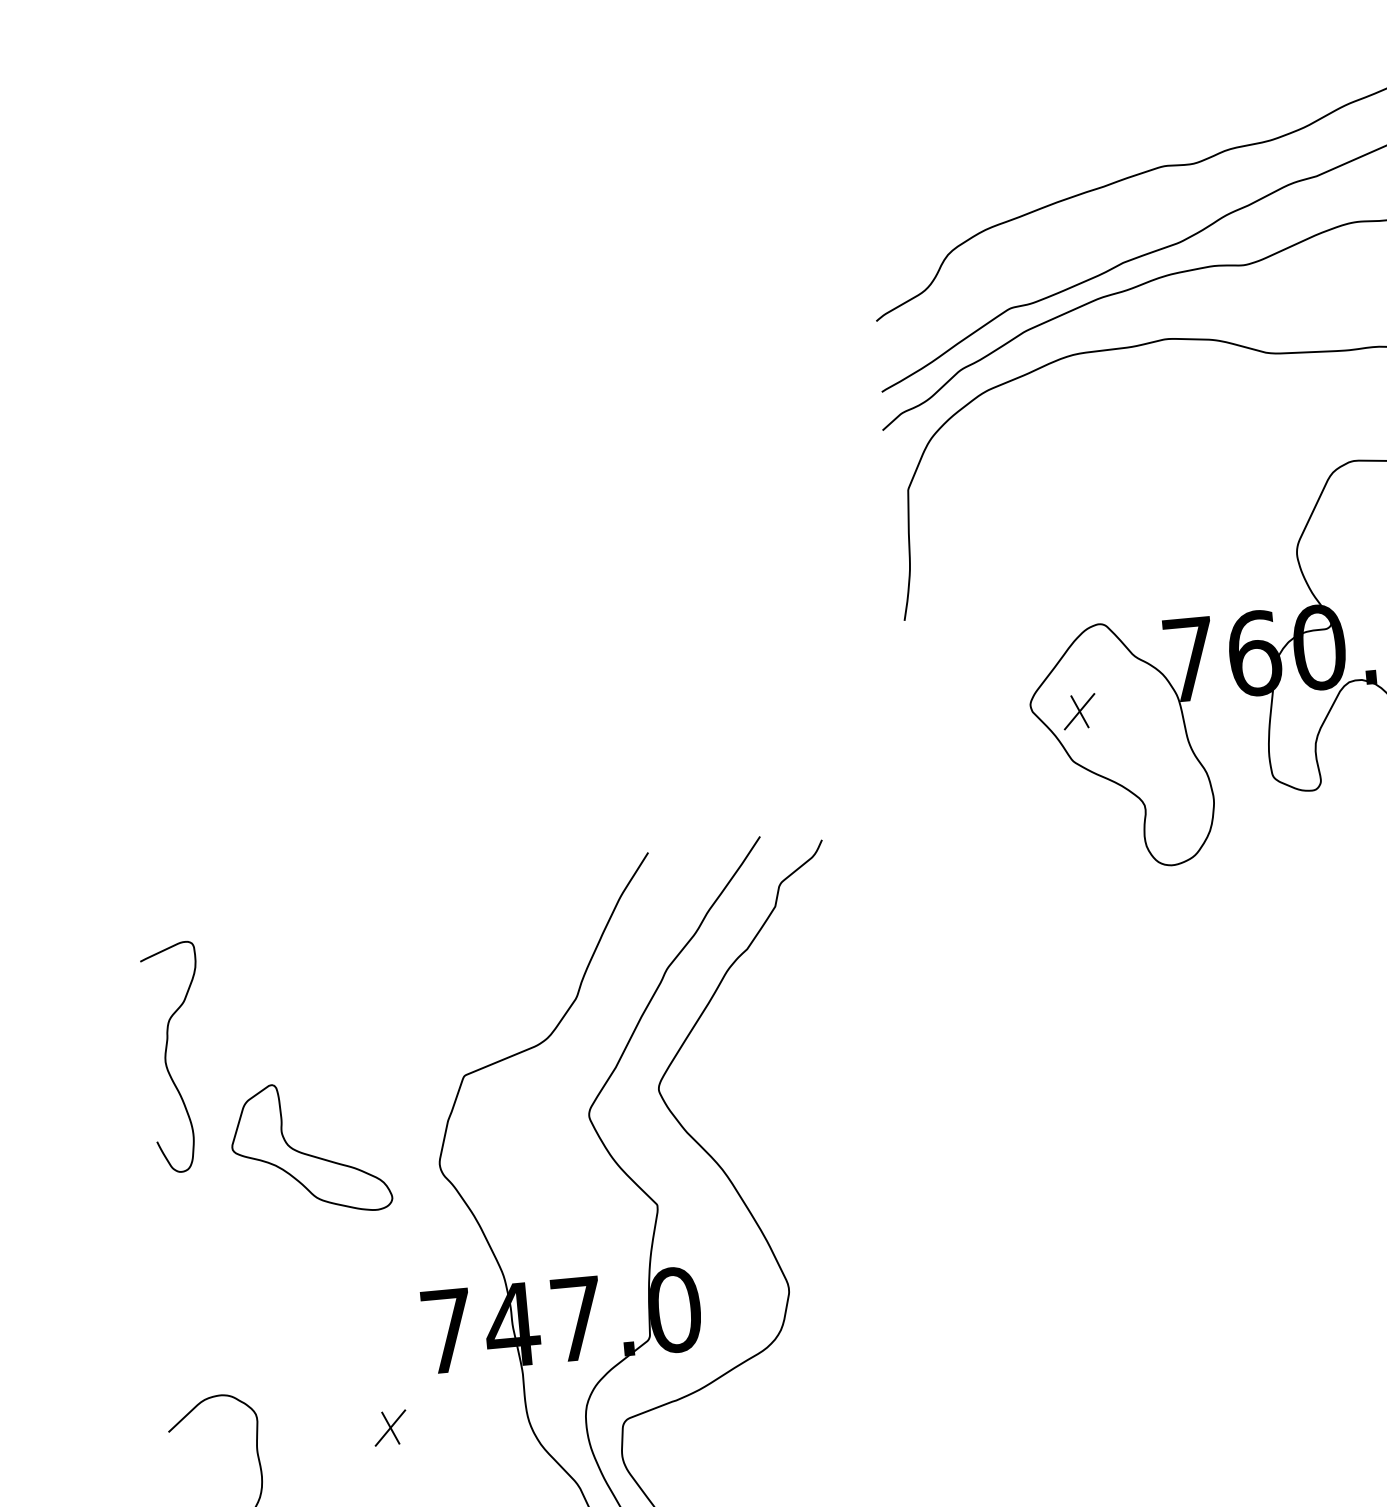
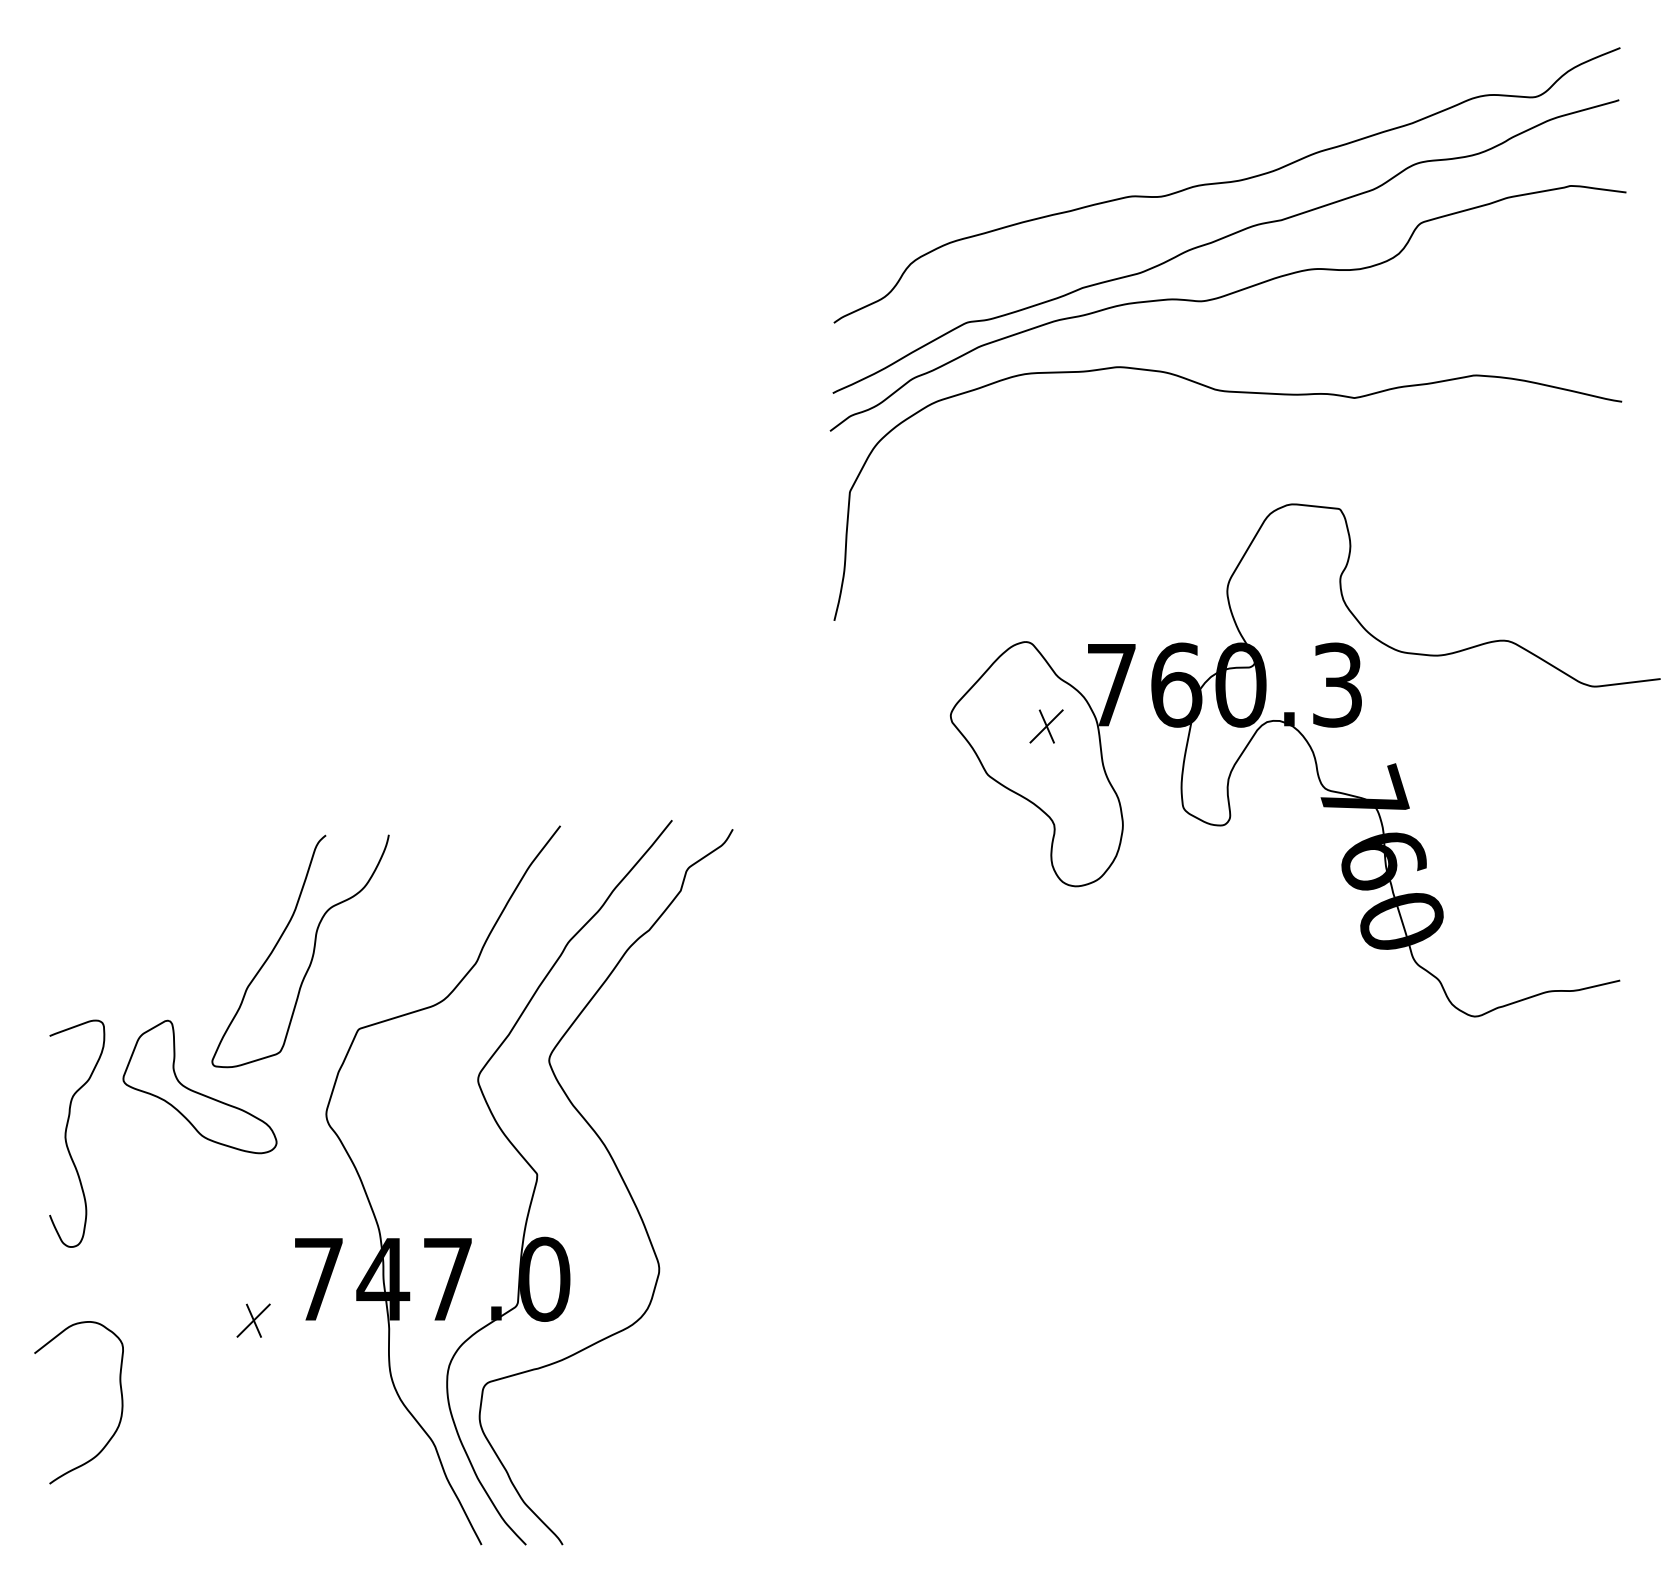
part: (1079, 711) -> (1046, 726), moved
curve: (410, 1003) -> (312, 952), added
curve: (166, 1054) -> (67, 1129), moved
part: (390, 1427) -> (253, 1320), moved

